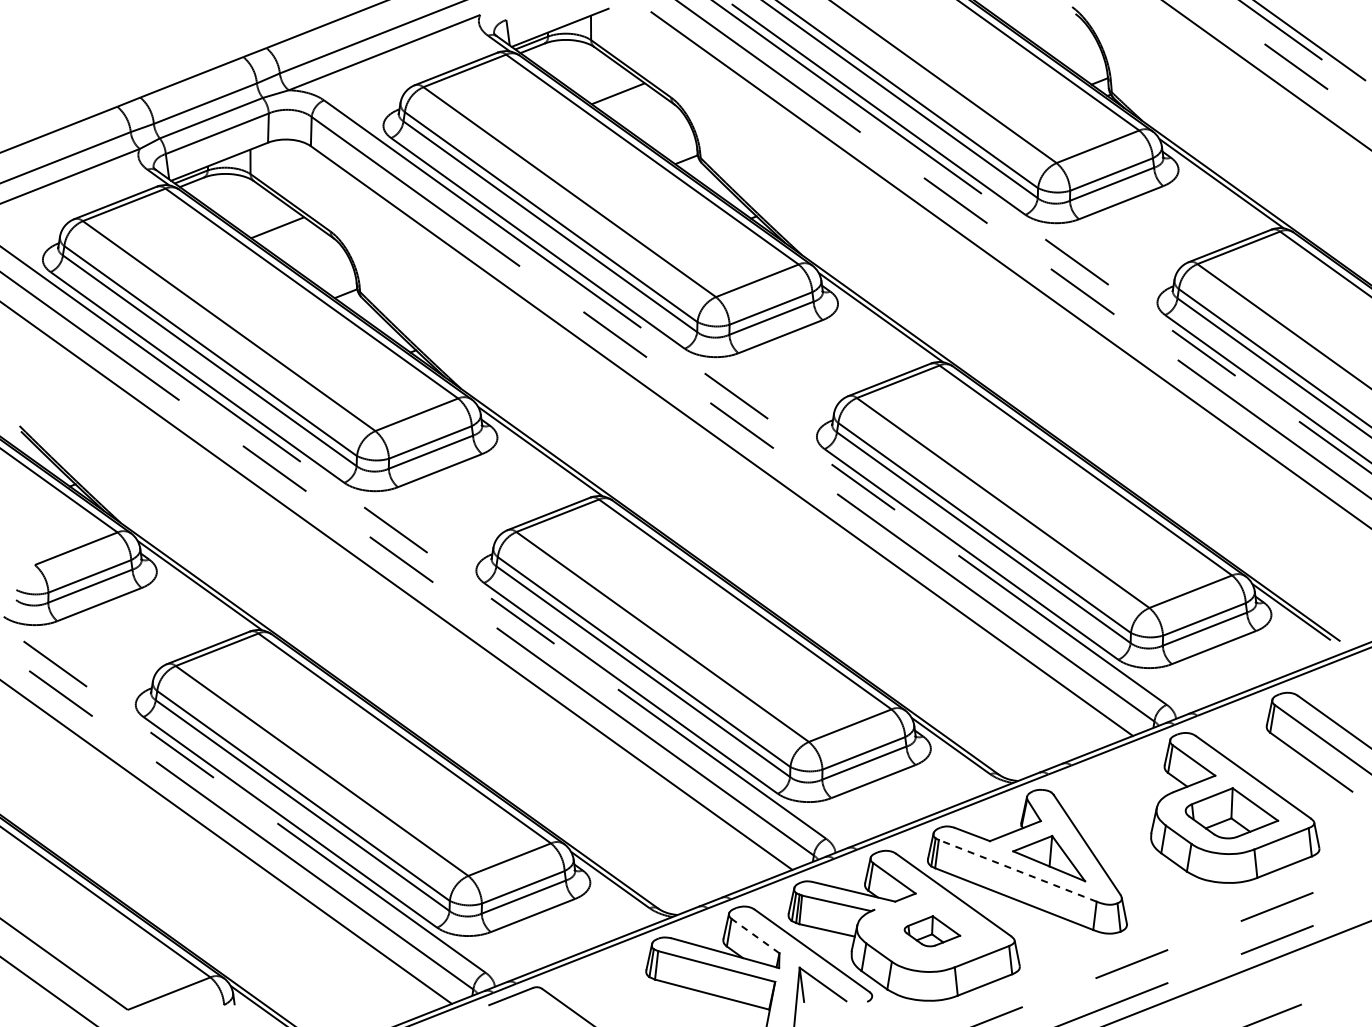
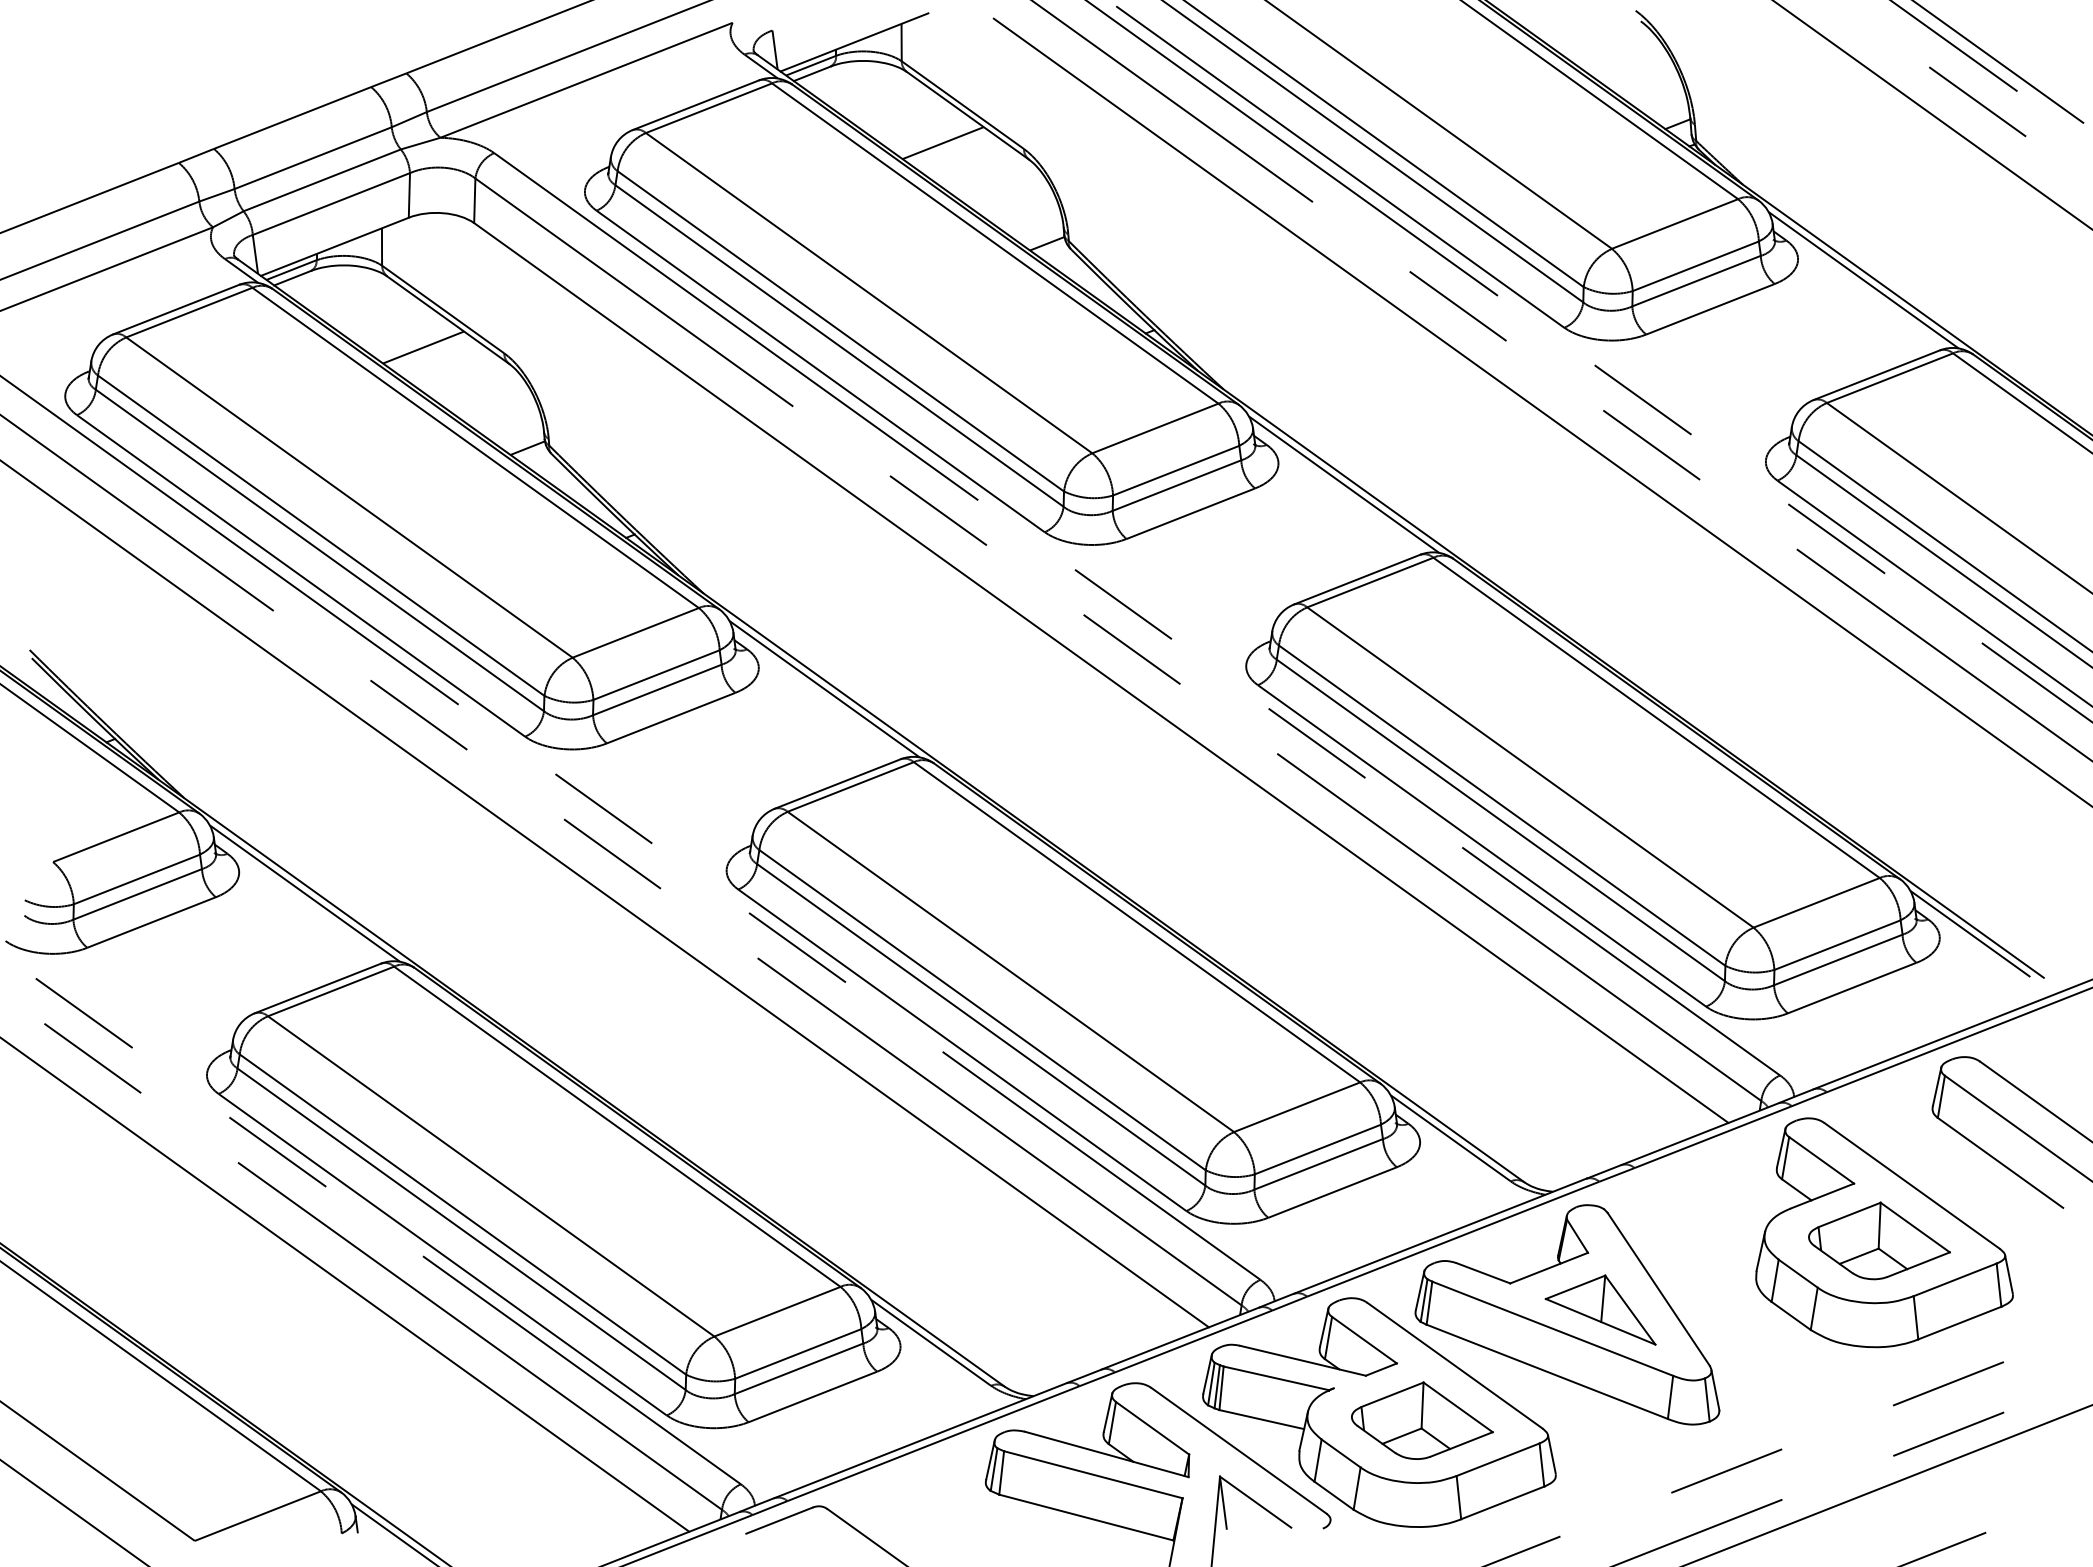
line: (1017, 870) -> (1552, 1328), dashed -> solid
part: (932, 931) -> (1422, 1421), size x1.67
line: (755, 936) -> (1152, 1428), dashed -> solid

